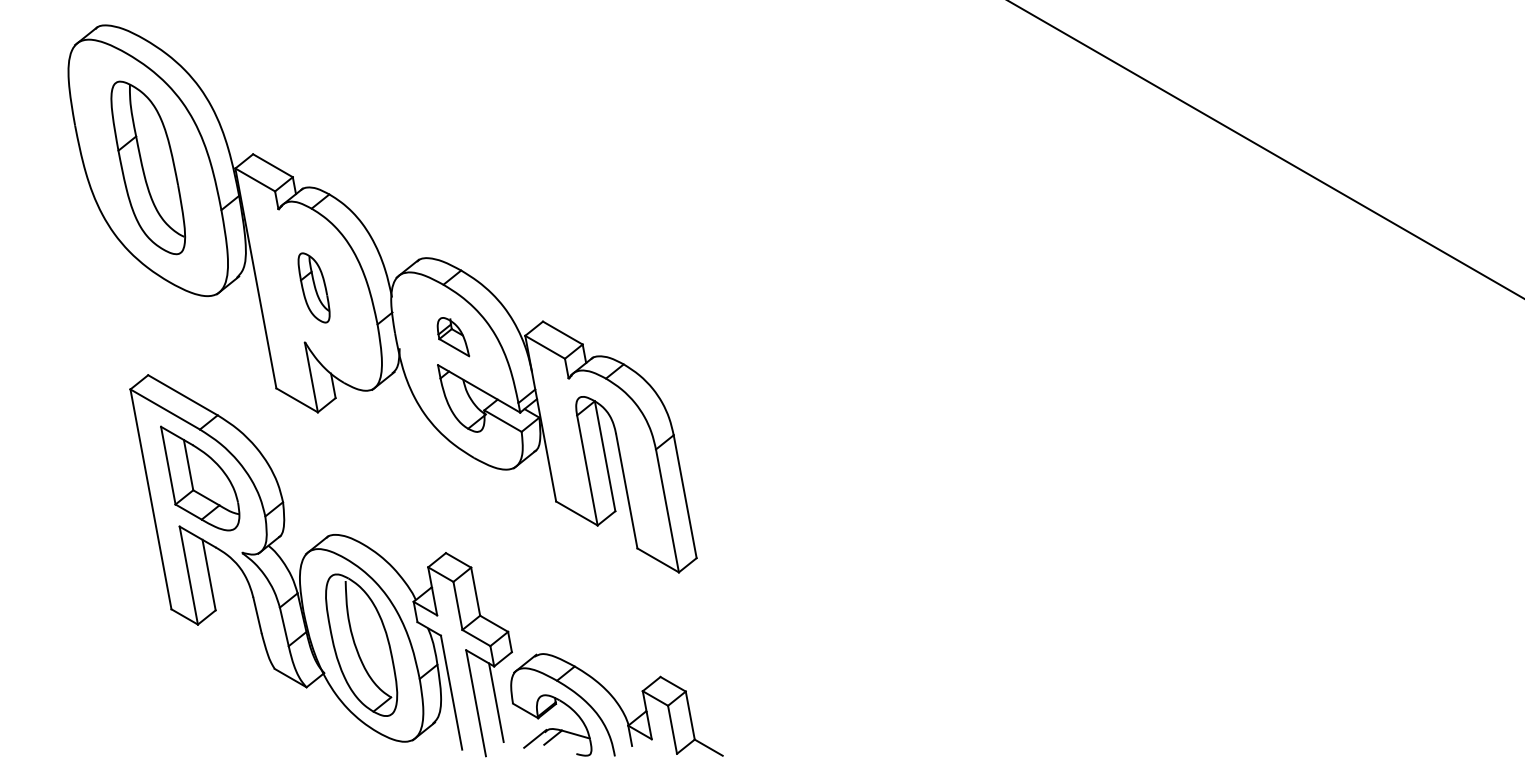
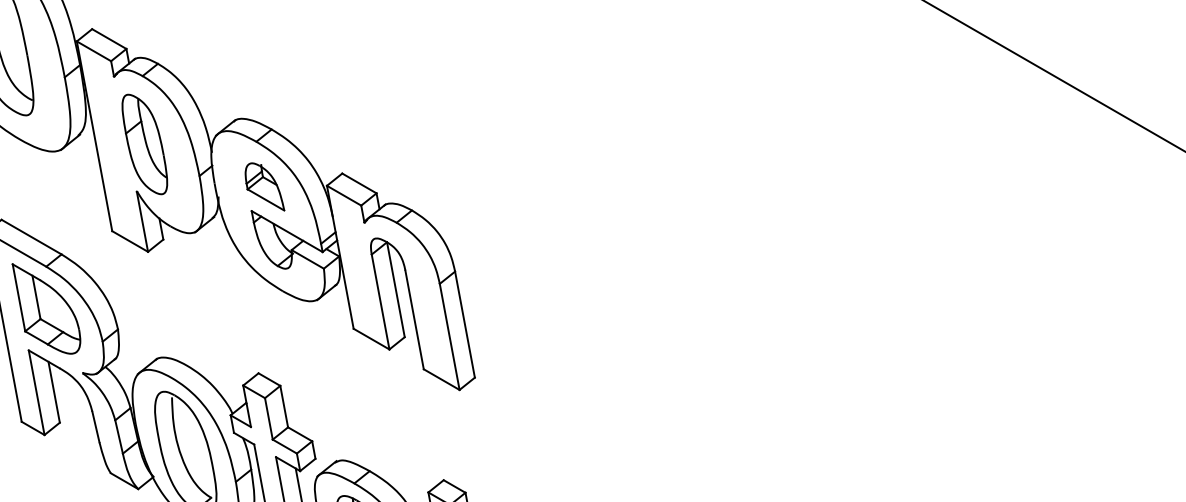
part: (313, 287) -> (144, 144), size x1.67
part: (453, 336) -> (265, 186), size x1.43

